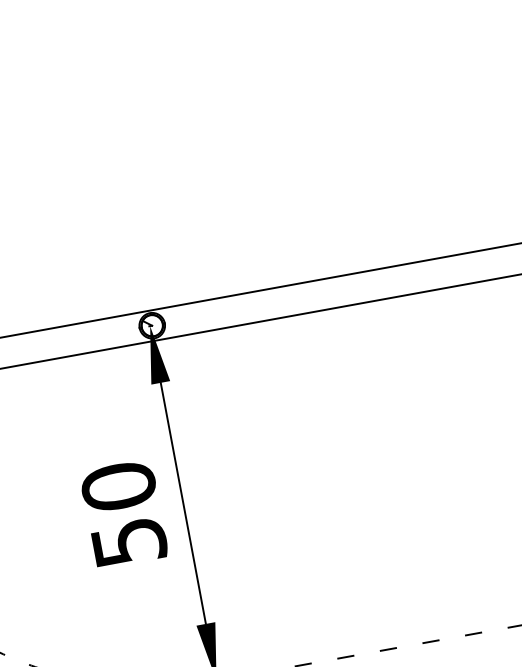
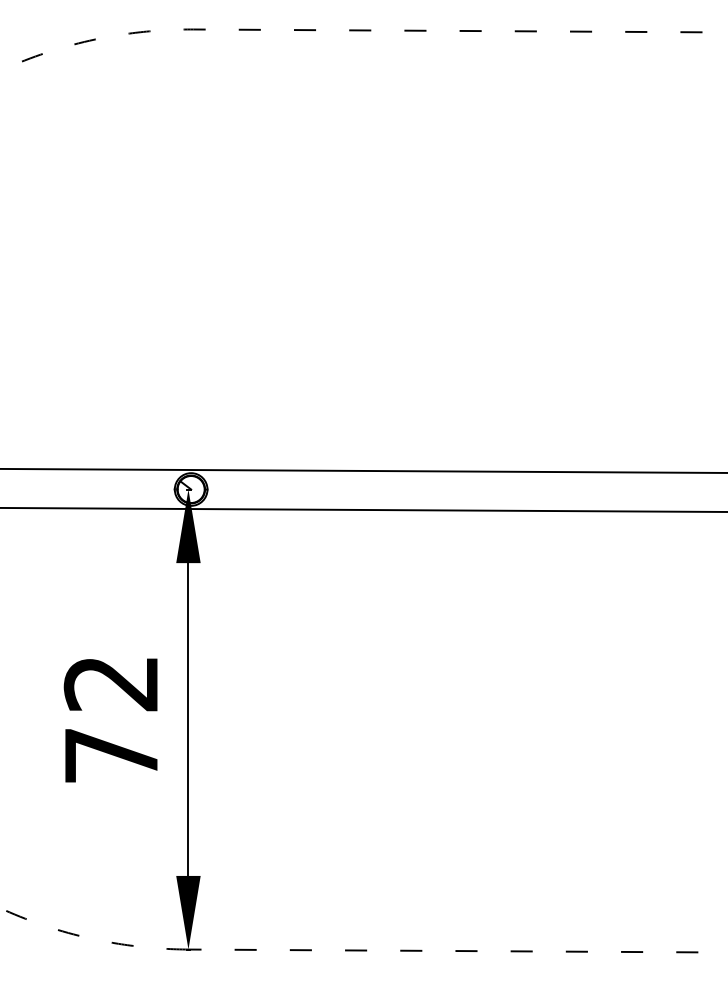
text: (123, 513) -> (111, 718), 50 -> 72

